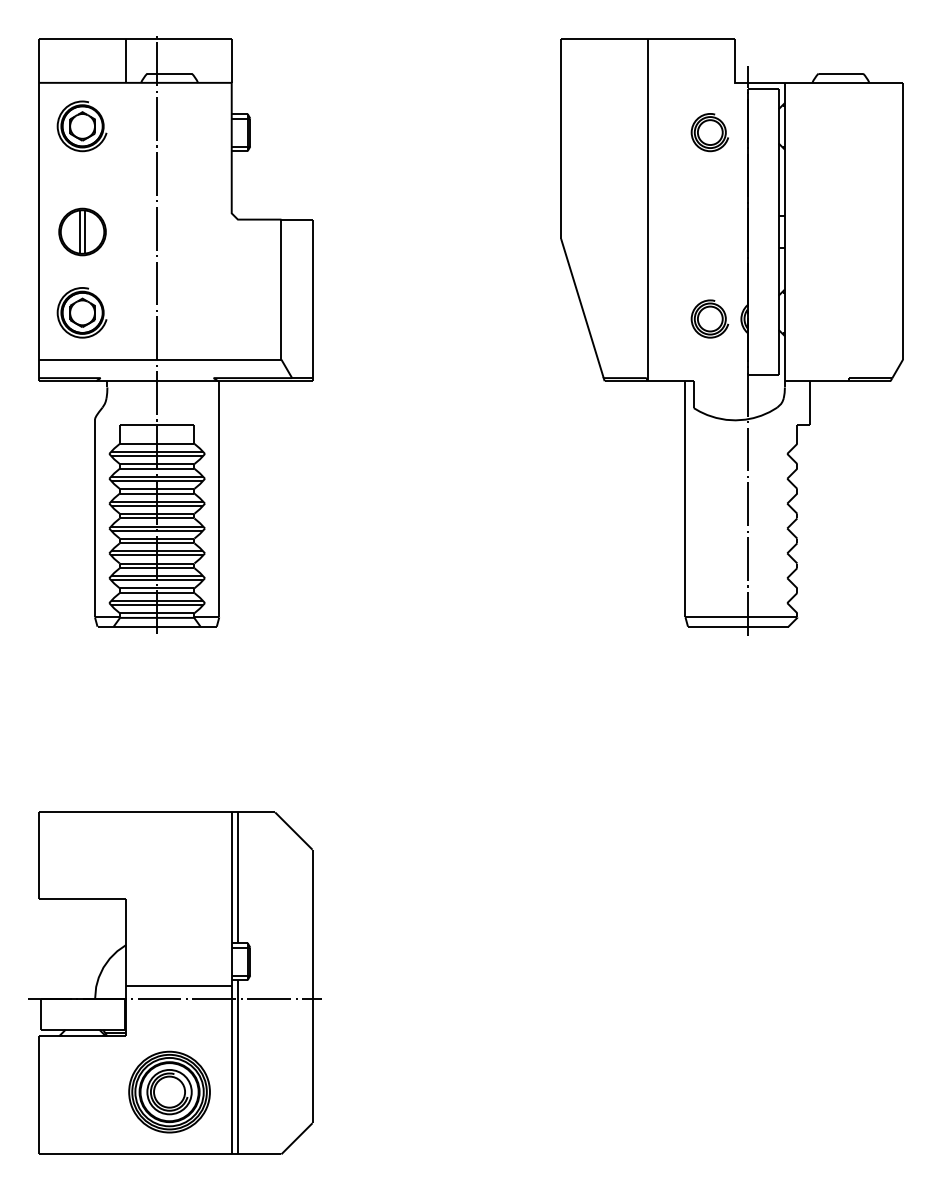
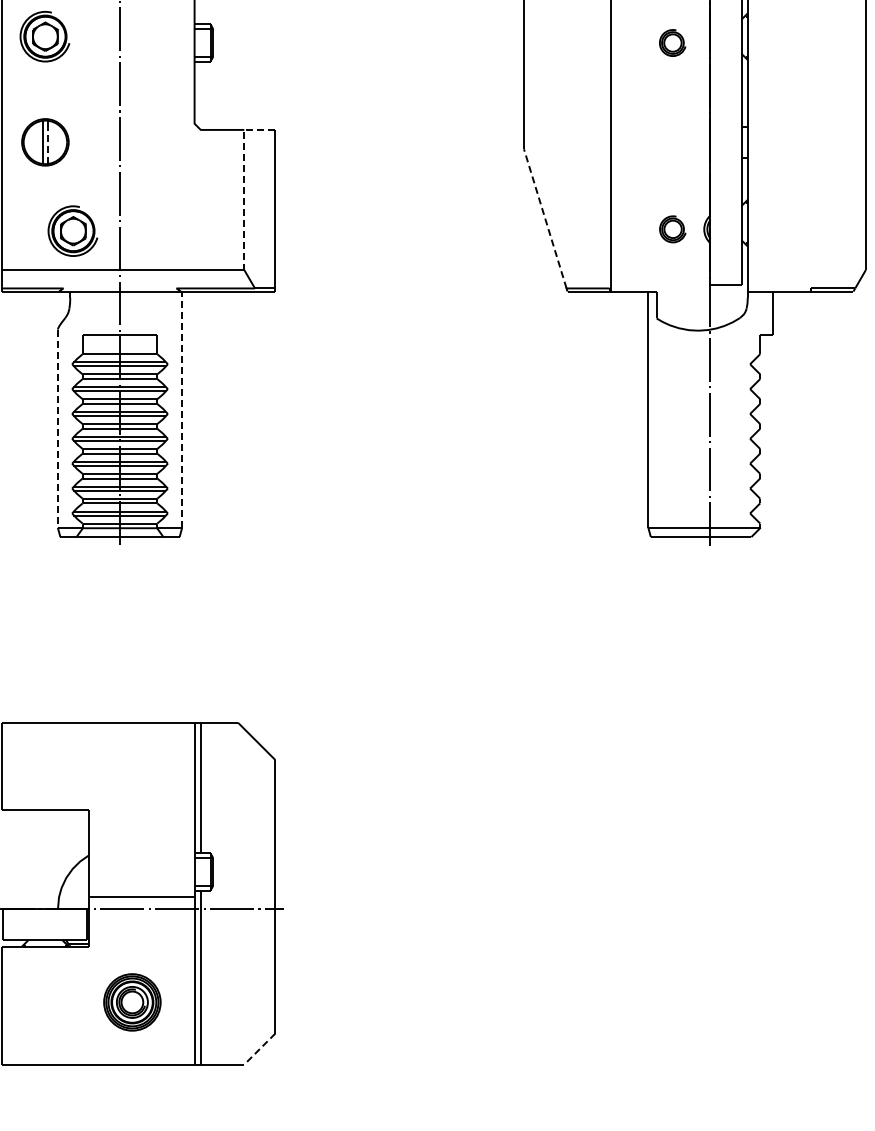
part: (709, 132) -> (672, 42), size x0.7
line: (85, 232) -> (48, 142), solid -> dashed
line: (281, 273) -> (244, 183), solid -> dashed
line: (582, 308) -> (545, 218), solid -> dashed
part: (81, 312) -> (72, 230), moved
part: (709, 318) -> (672, 228), size x0.7
line: (219, 498) -> (182, 408), solid -> dashed
line: (94, 518) -> (57, 428), solid -> dashed
part: (169, 1091) -> (132, 1001), size x0.7
line: (296, 1138) -> (259, 1048), solid -> dashed

